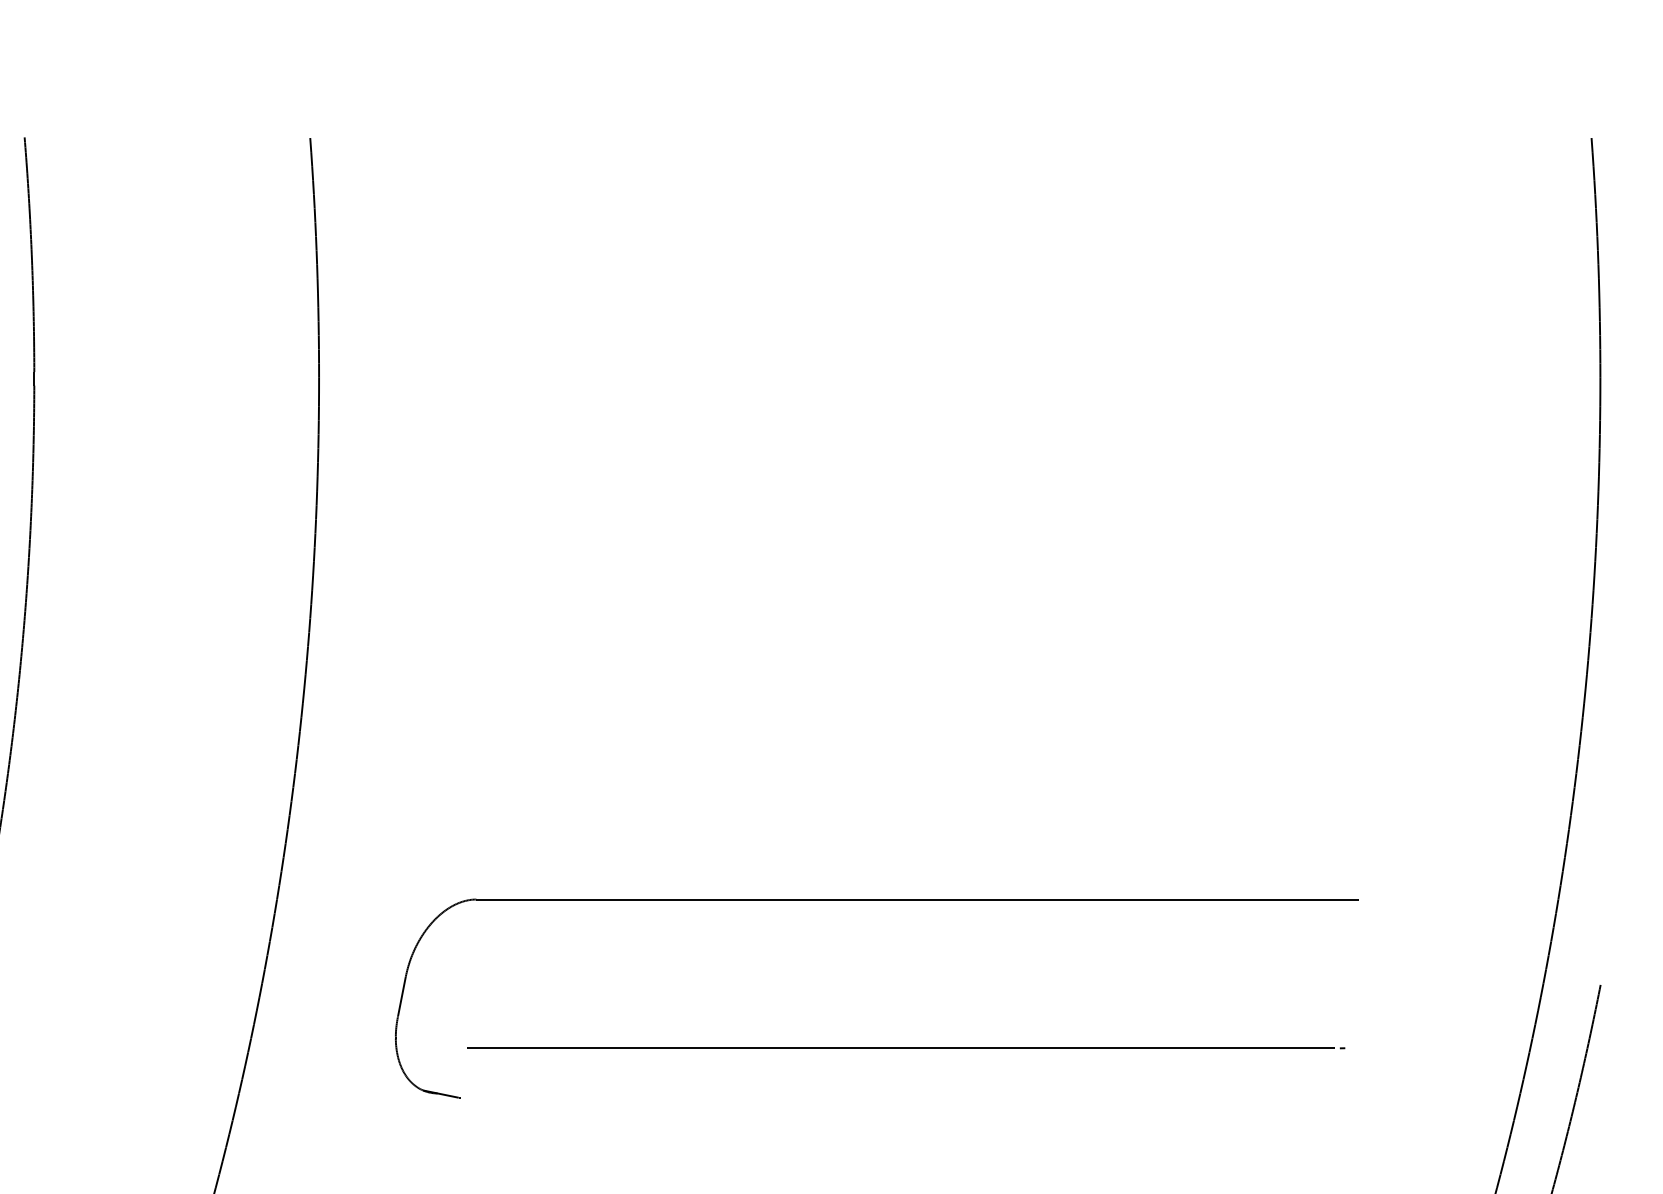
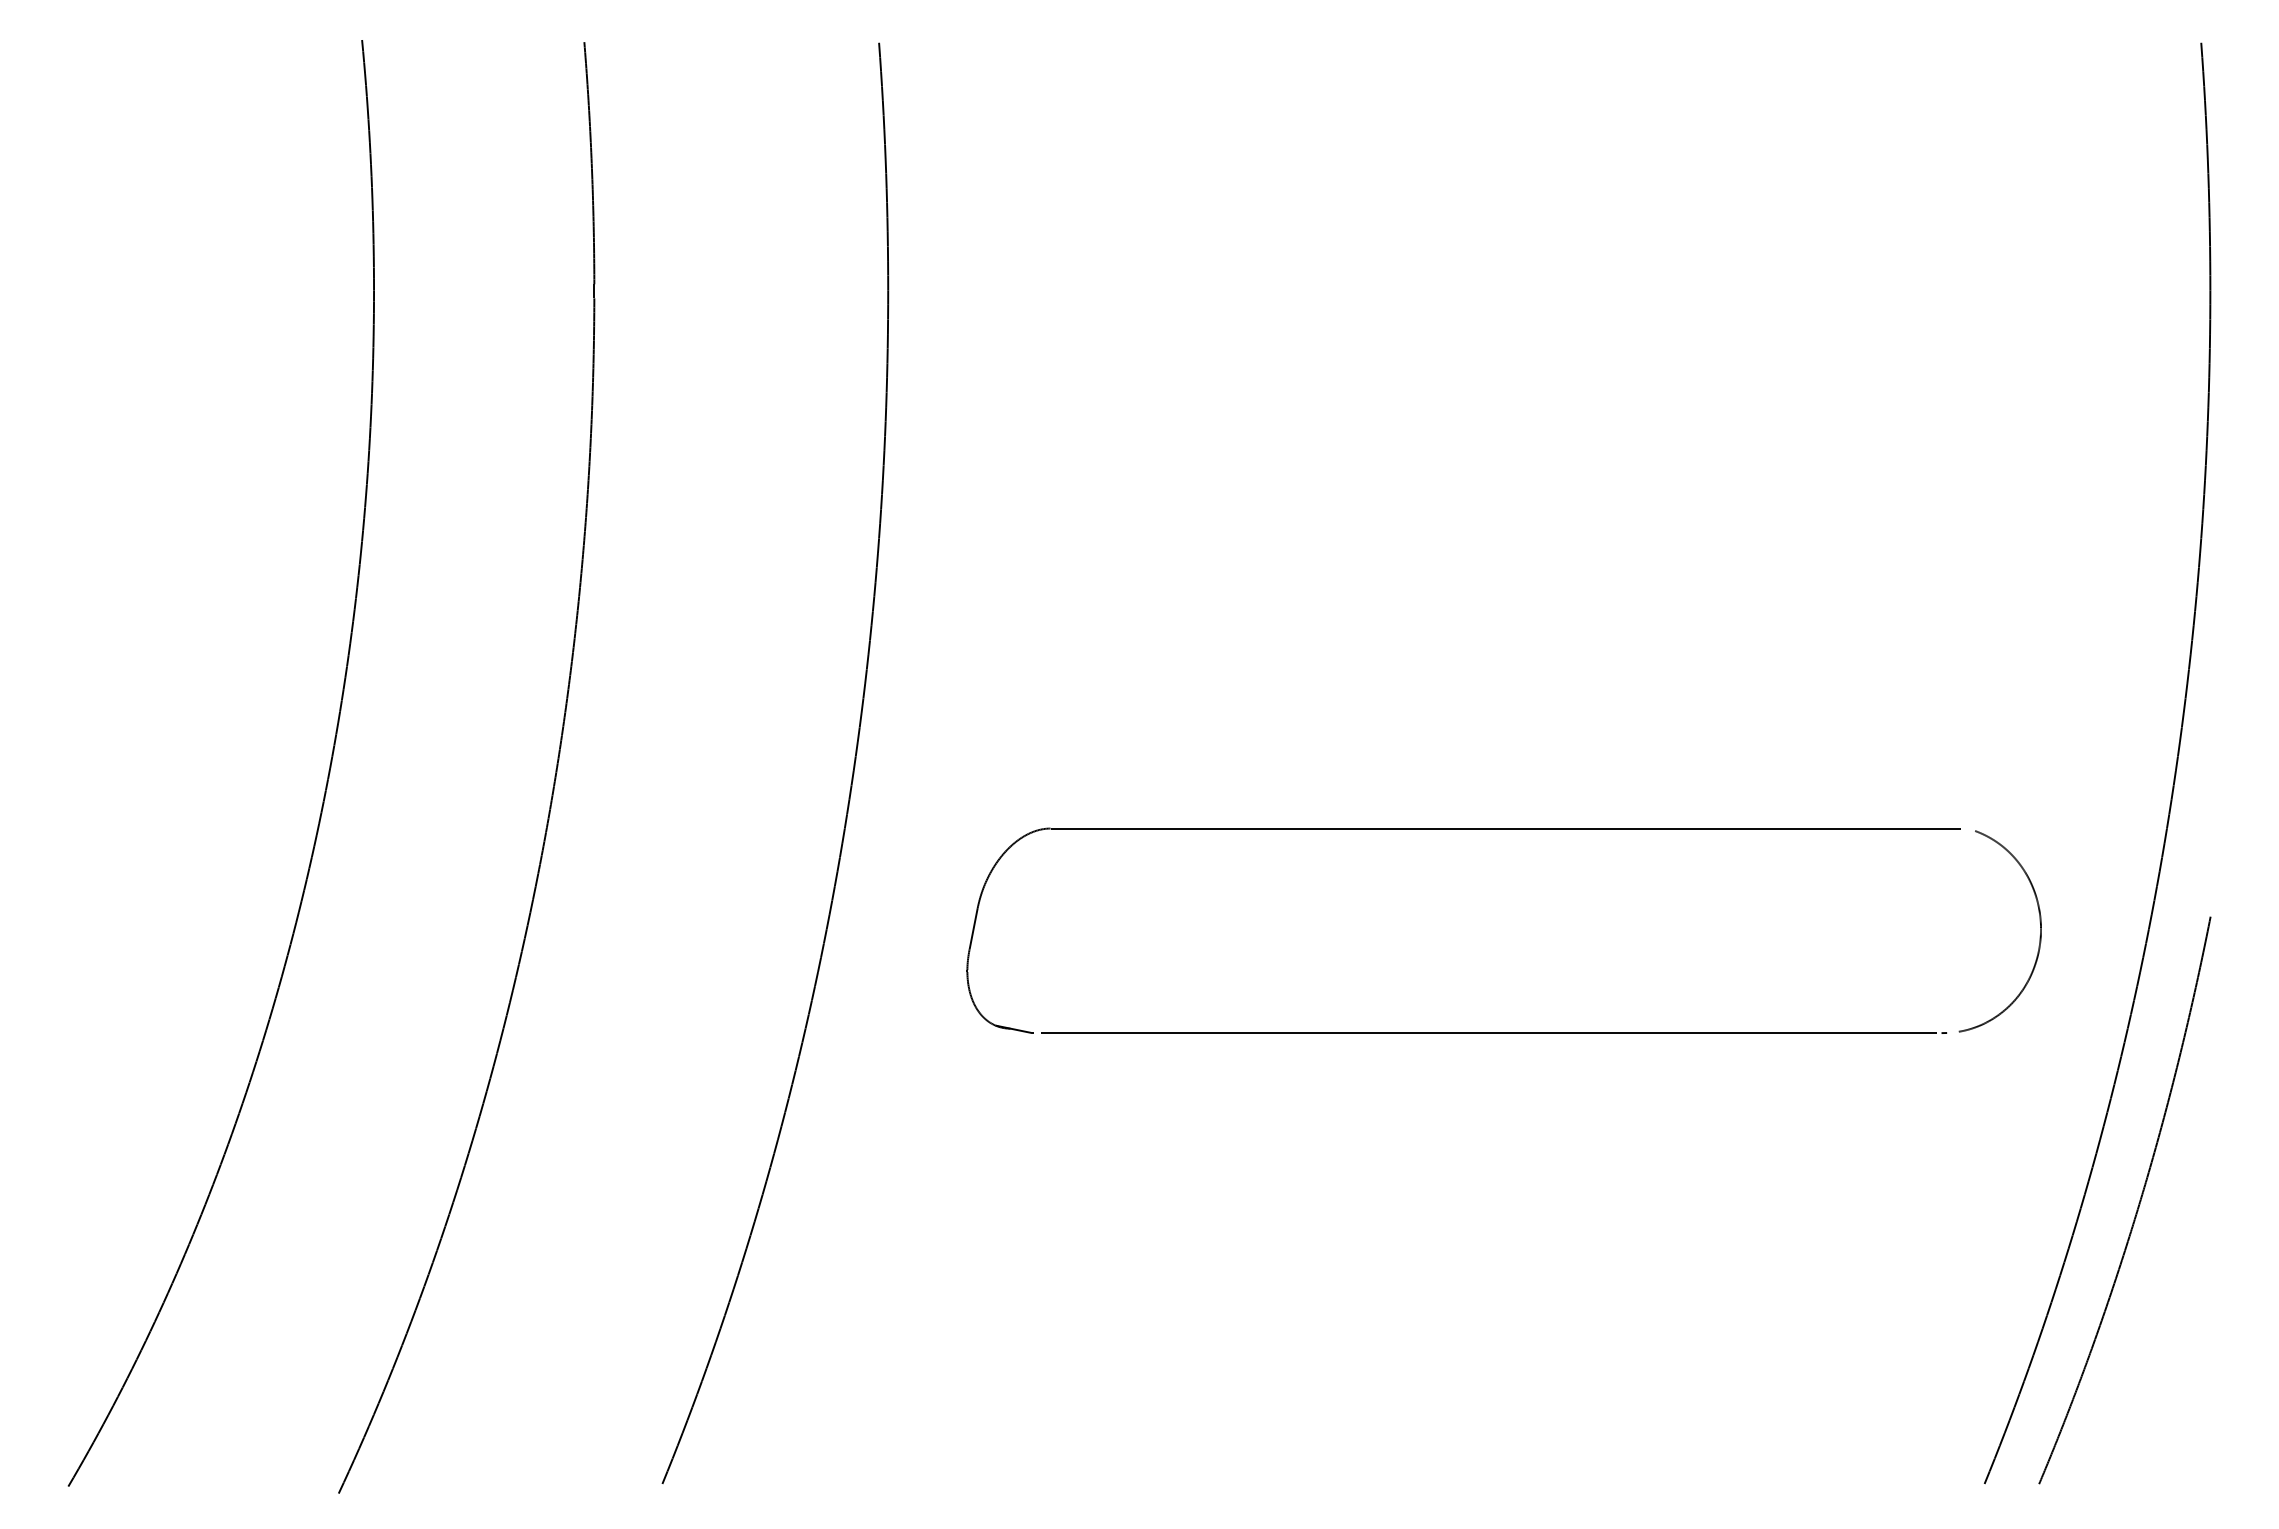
part: (1434, 1004) -> (2039, 936), added
line: (906, 1047) -> (1494, 1032), moved

